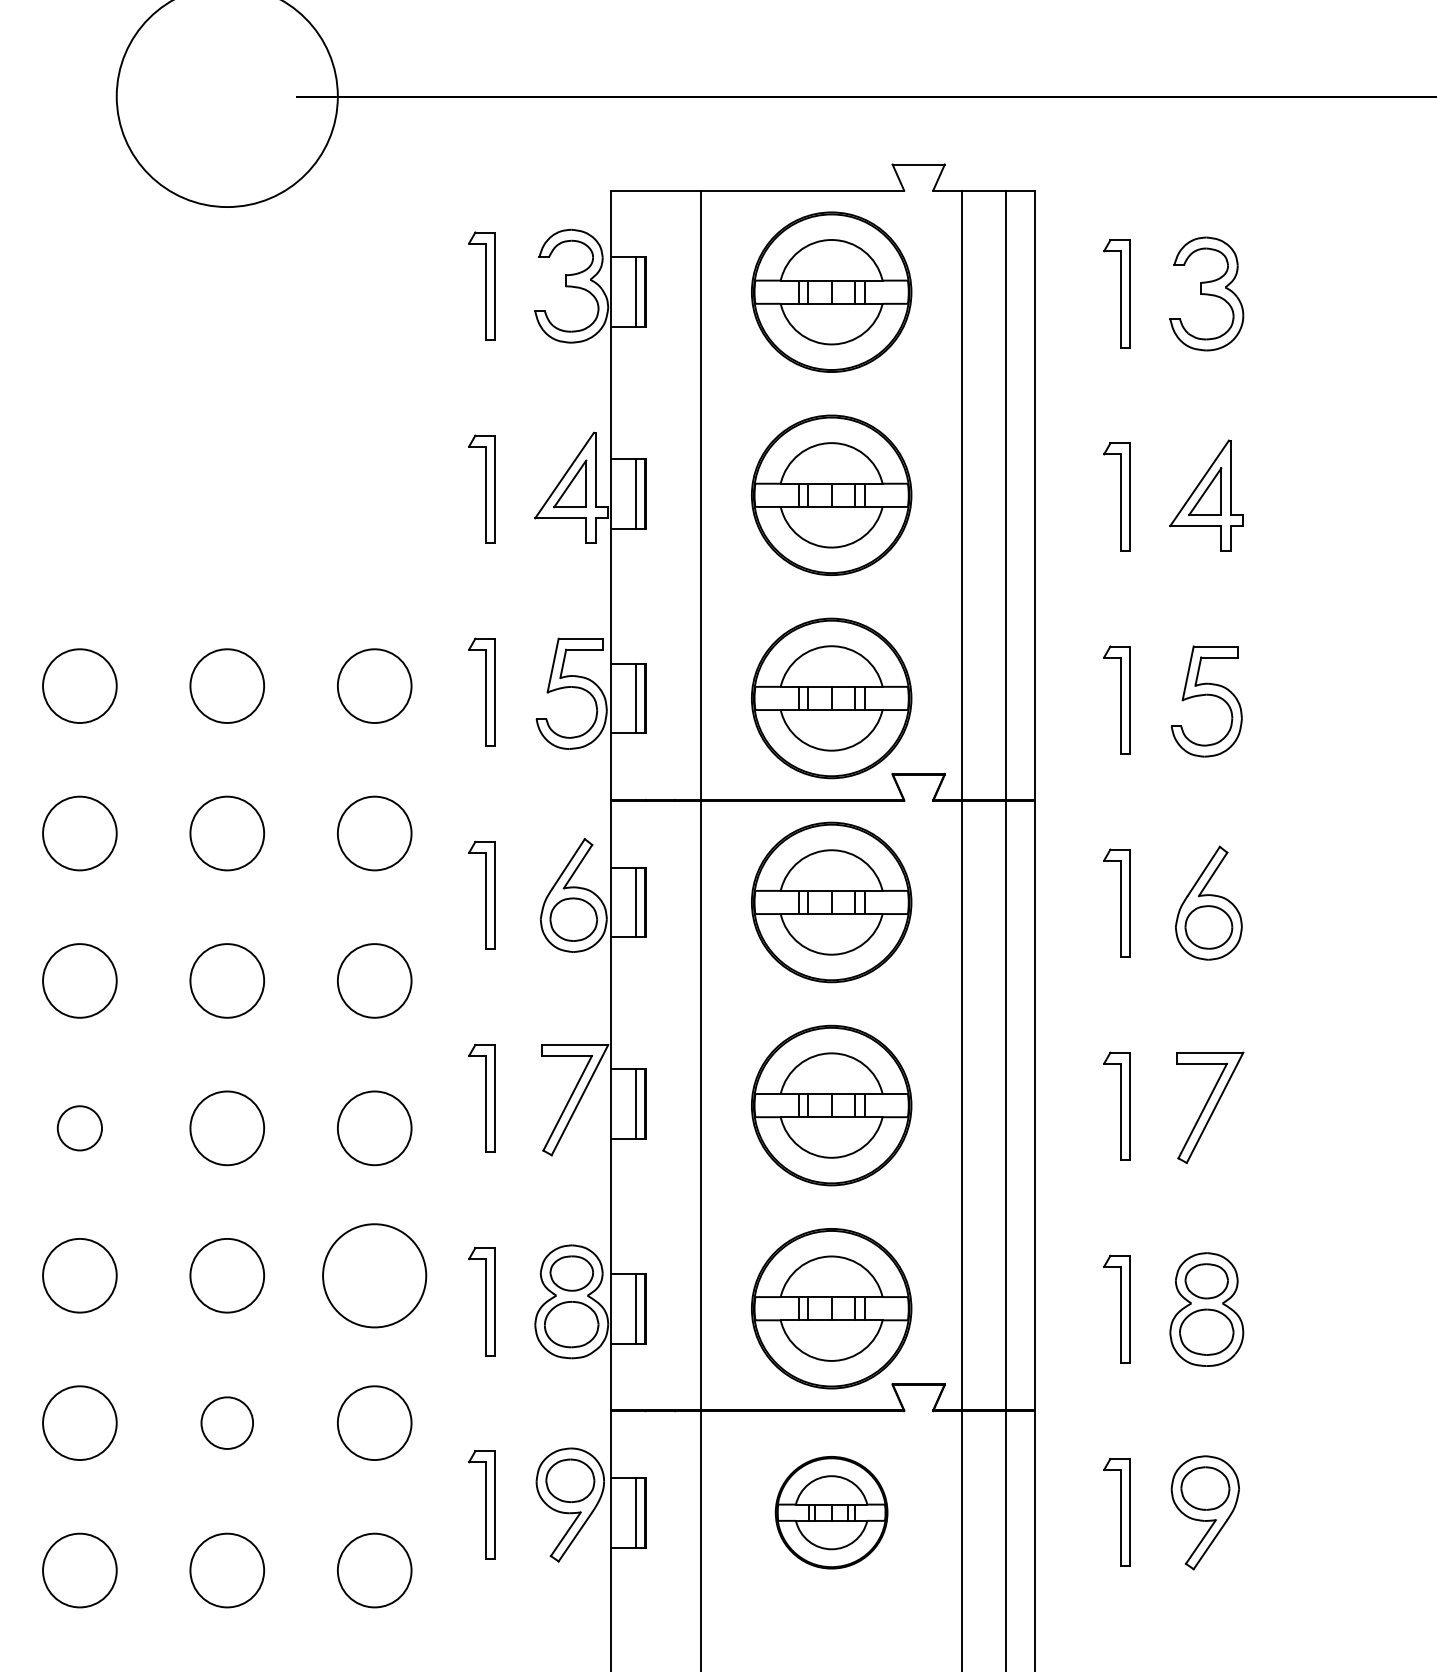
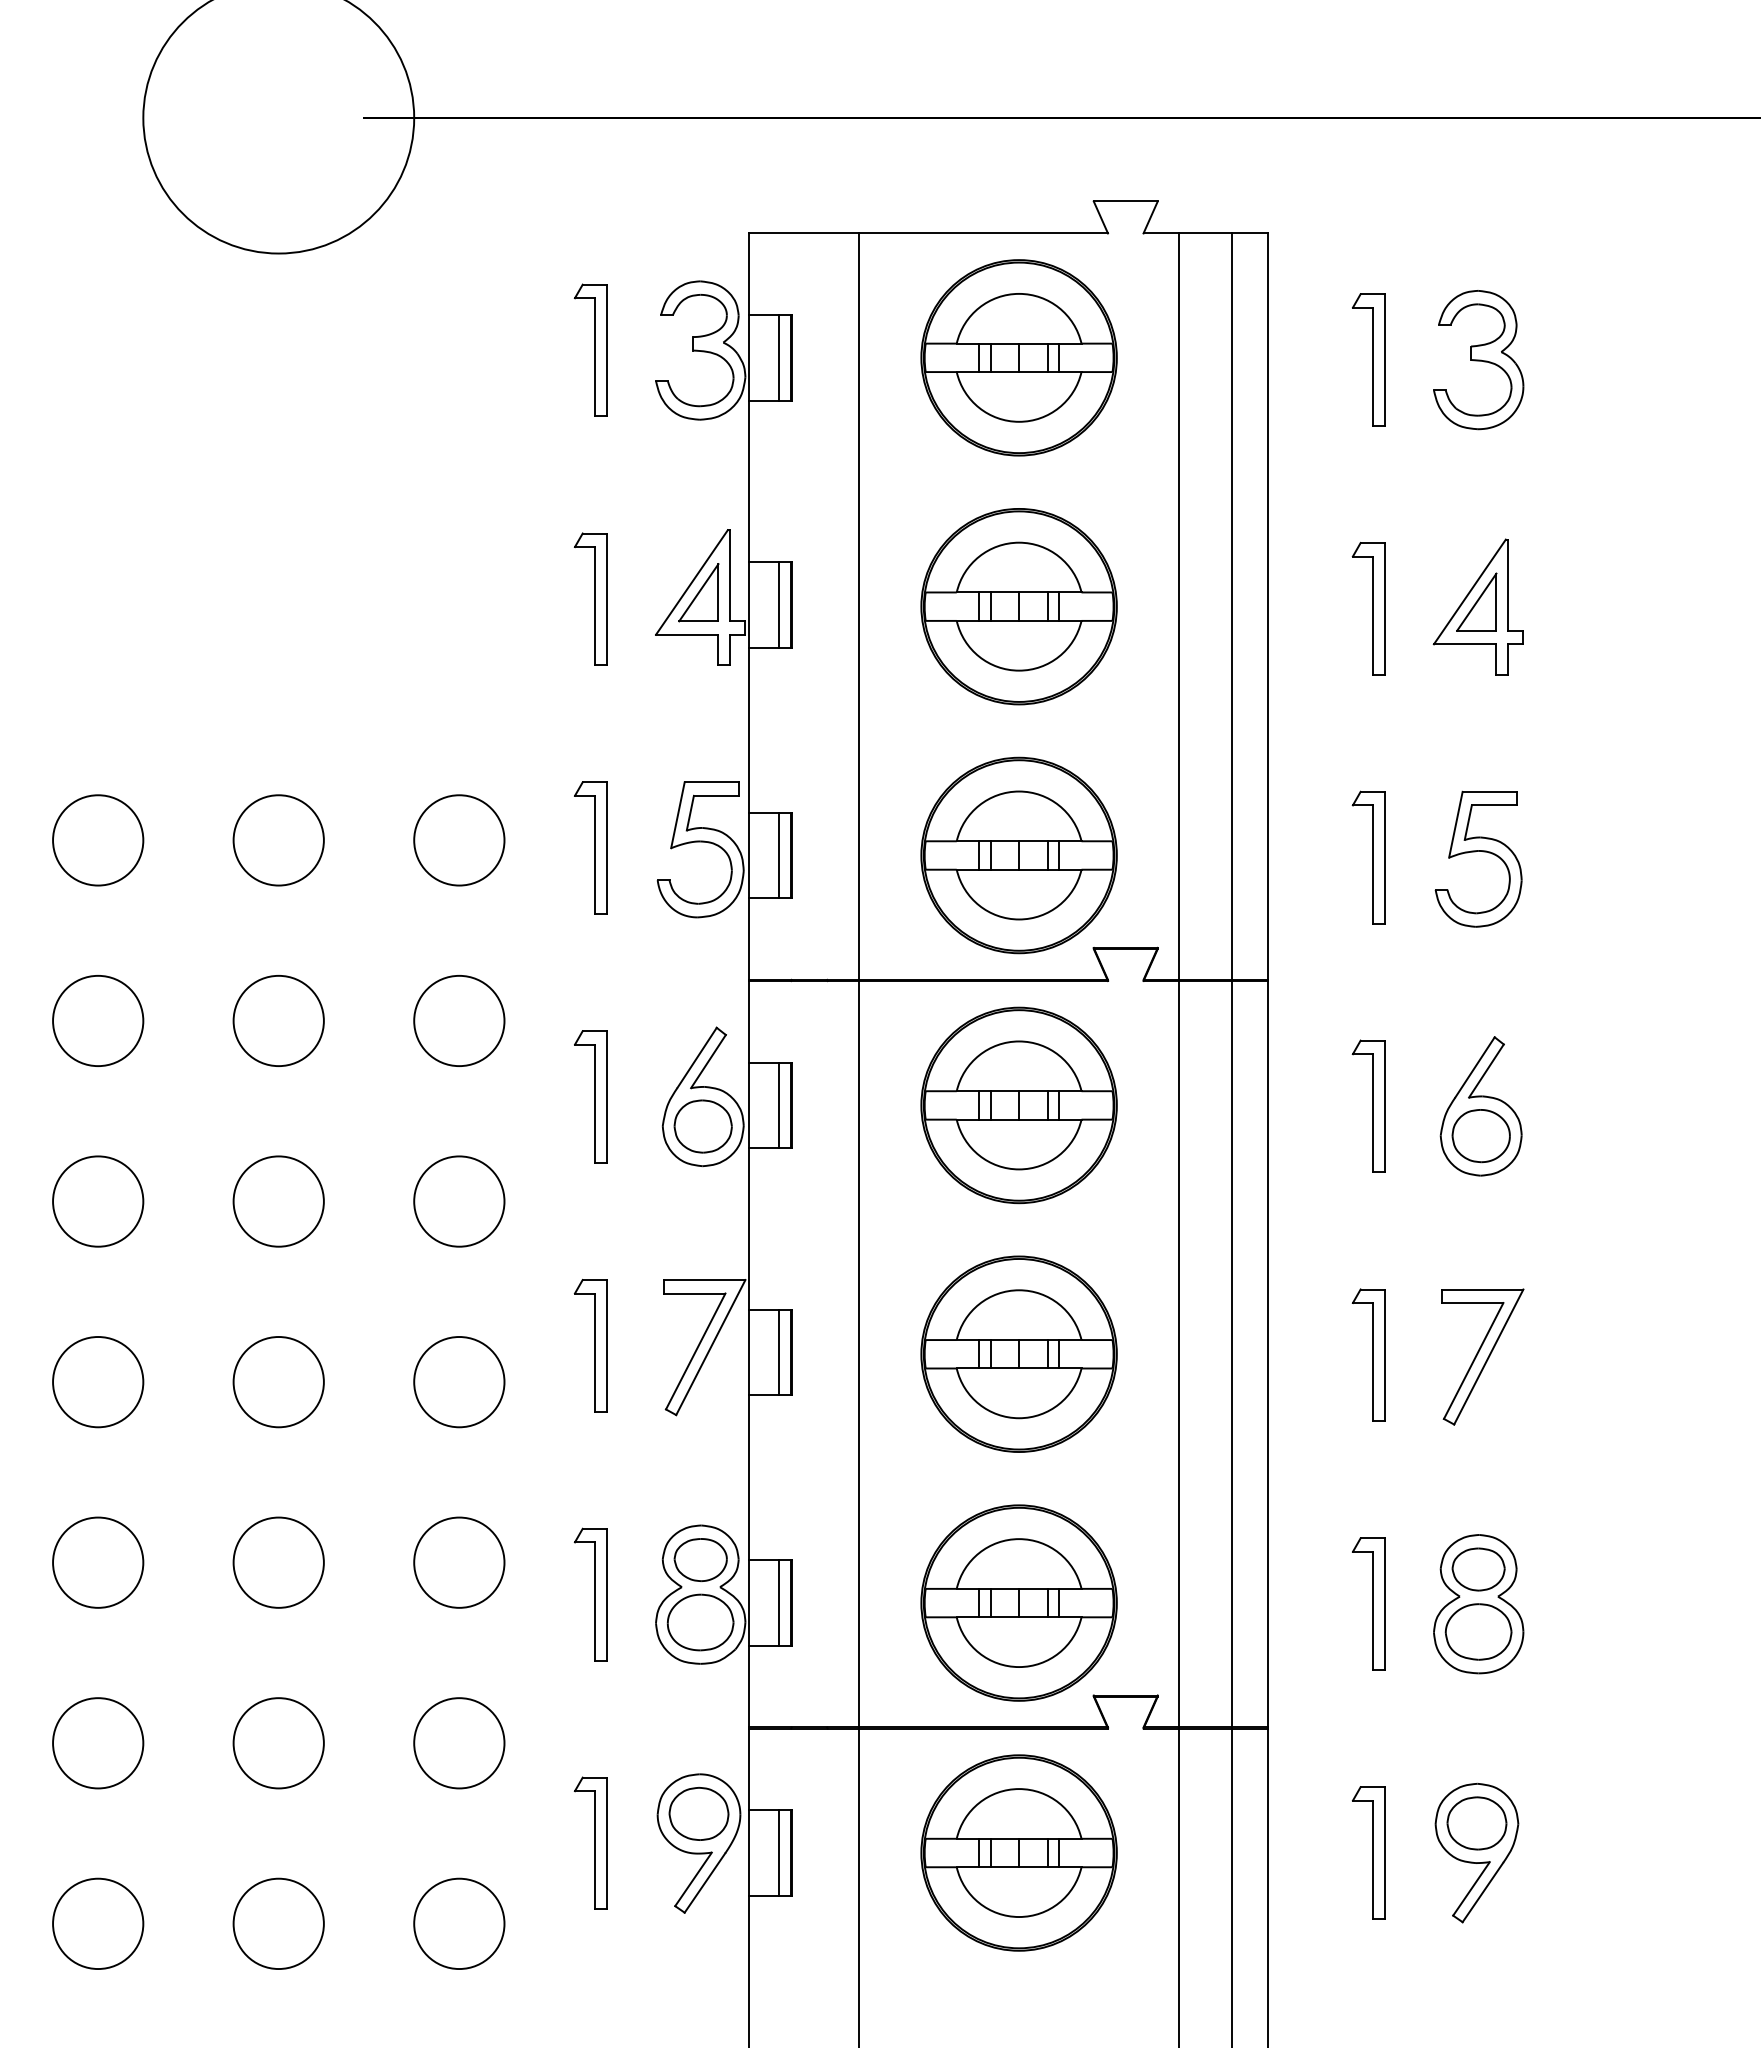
circle: (80, 1128) -> (98, 1382), size x1.67
circle: (374, 1275) -> (459, 1562), size x0.71
circle: (227, 1423) -> (278, 1743), size x1.43
part: (831, 1512) -> (1018, 1852), size x1.43

